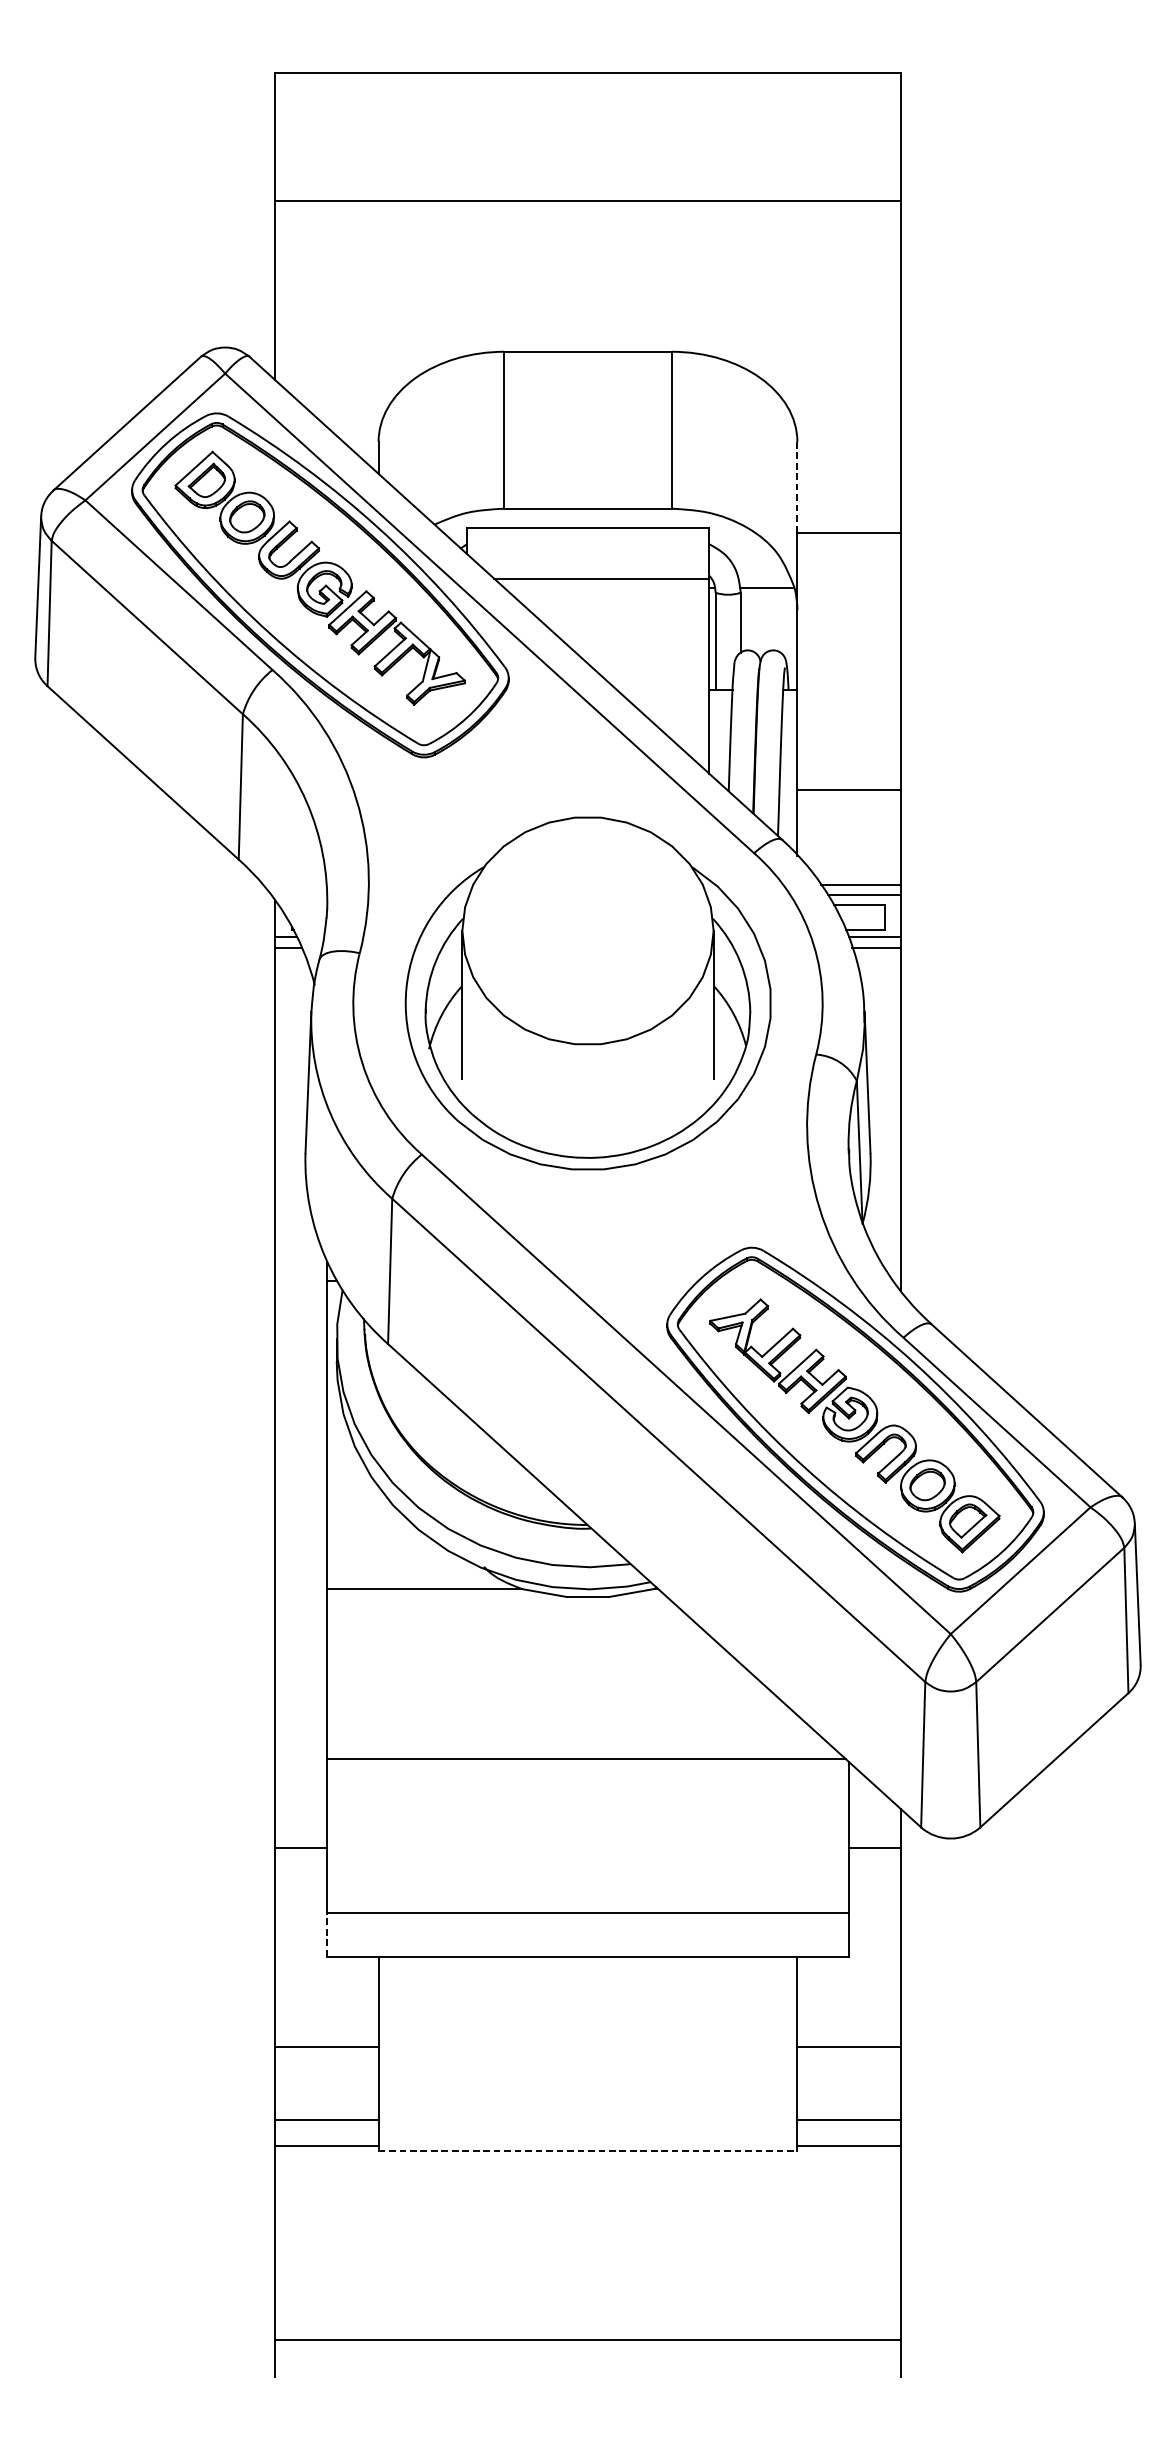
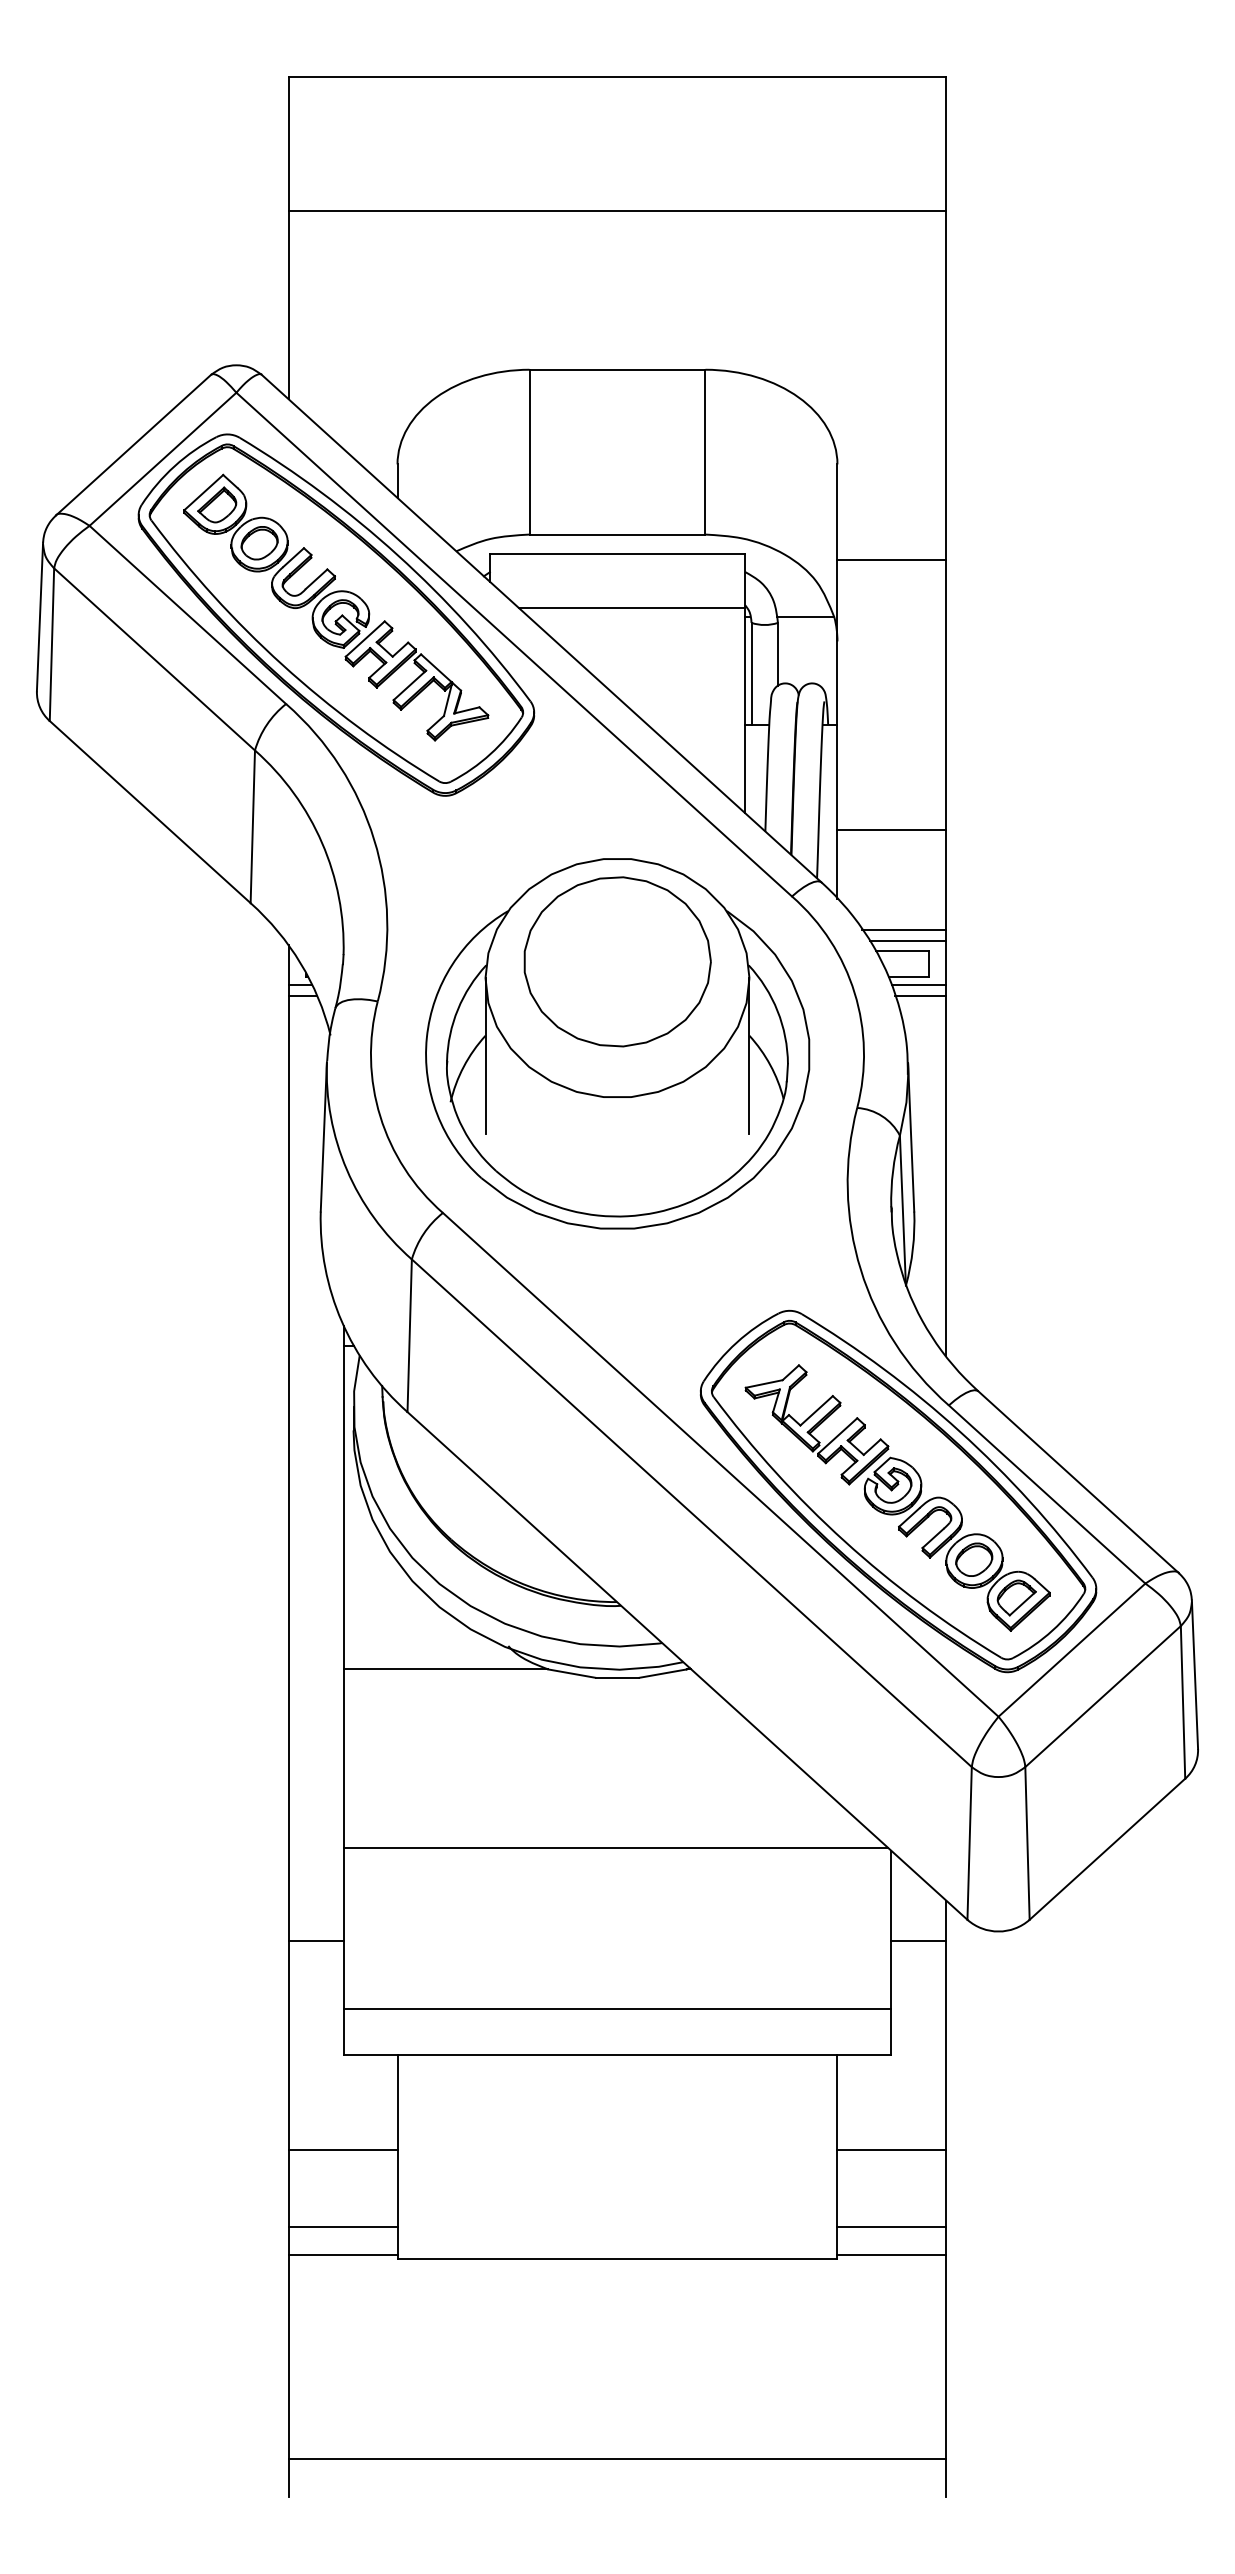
line: (797, 487) -> (837, 512), dashed -> solid
part: (588, 915) -> (617, 961), added
line: (327, 1933) -> (343, 2031), dashed -> solid
line: (588, 2150) -> (617, 2259), dashed -> solid

